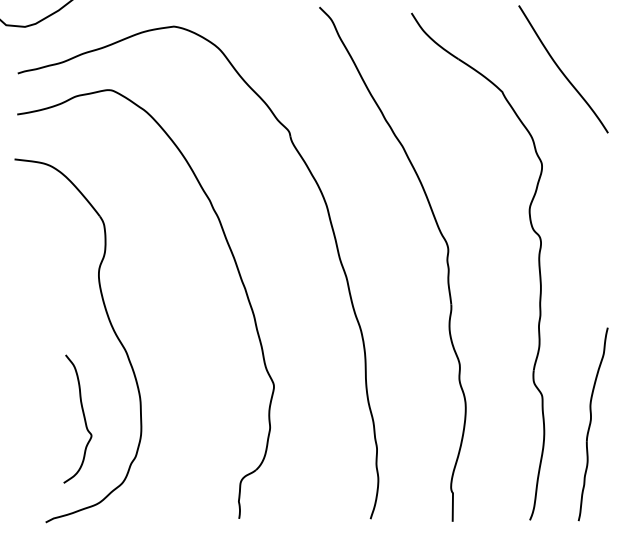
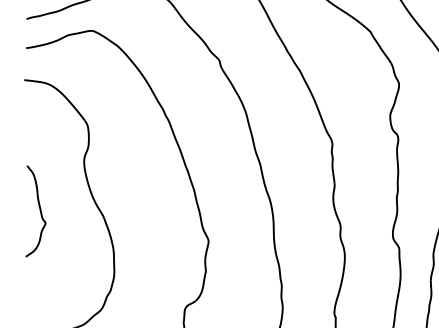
curve: (83, 418) -> (39, 210), moved

